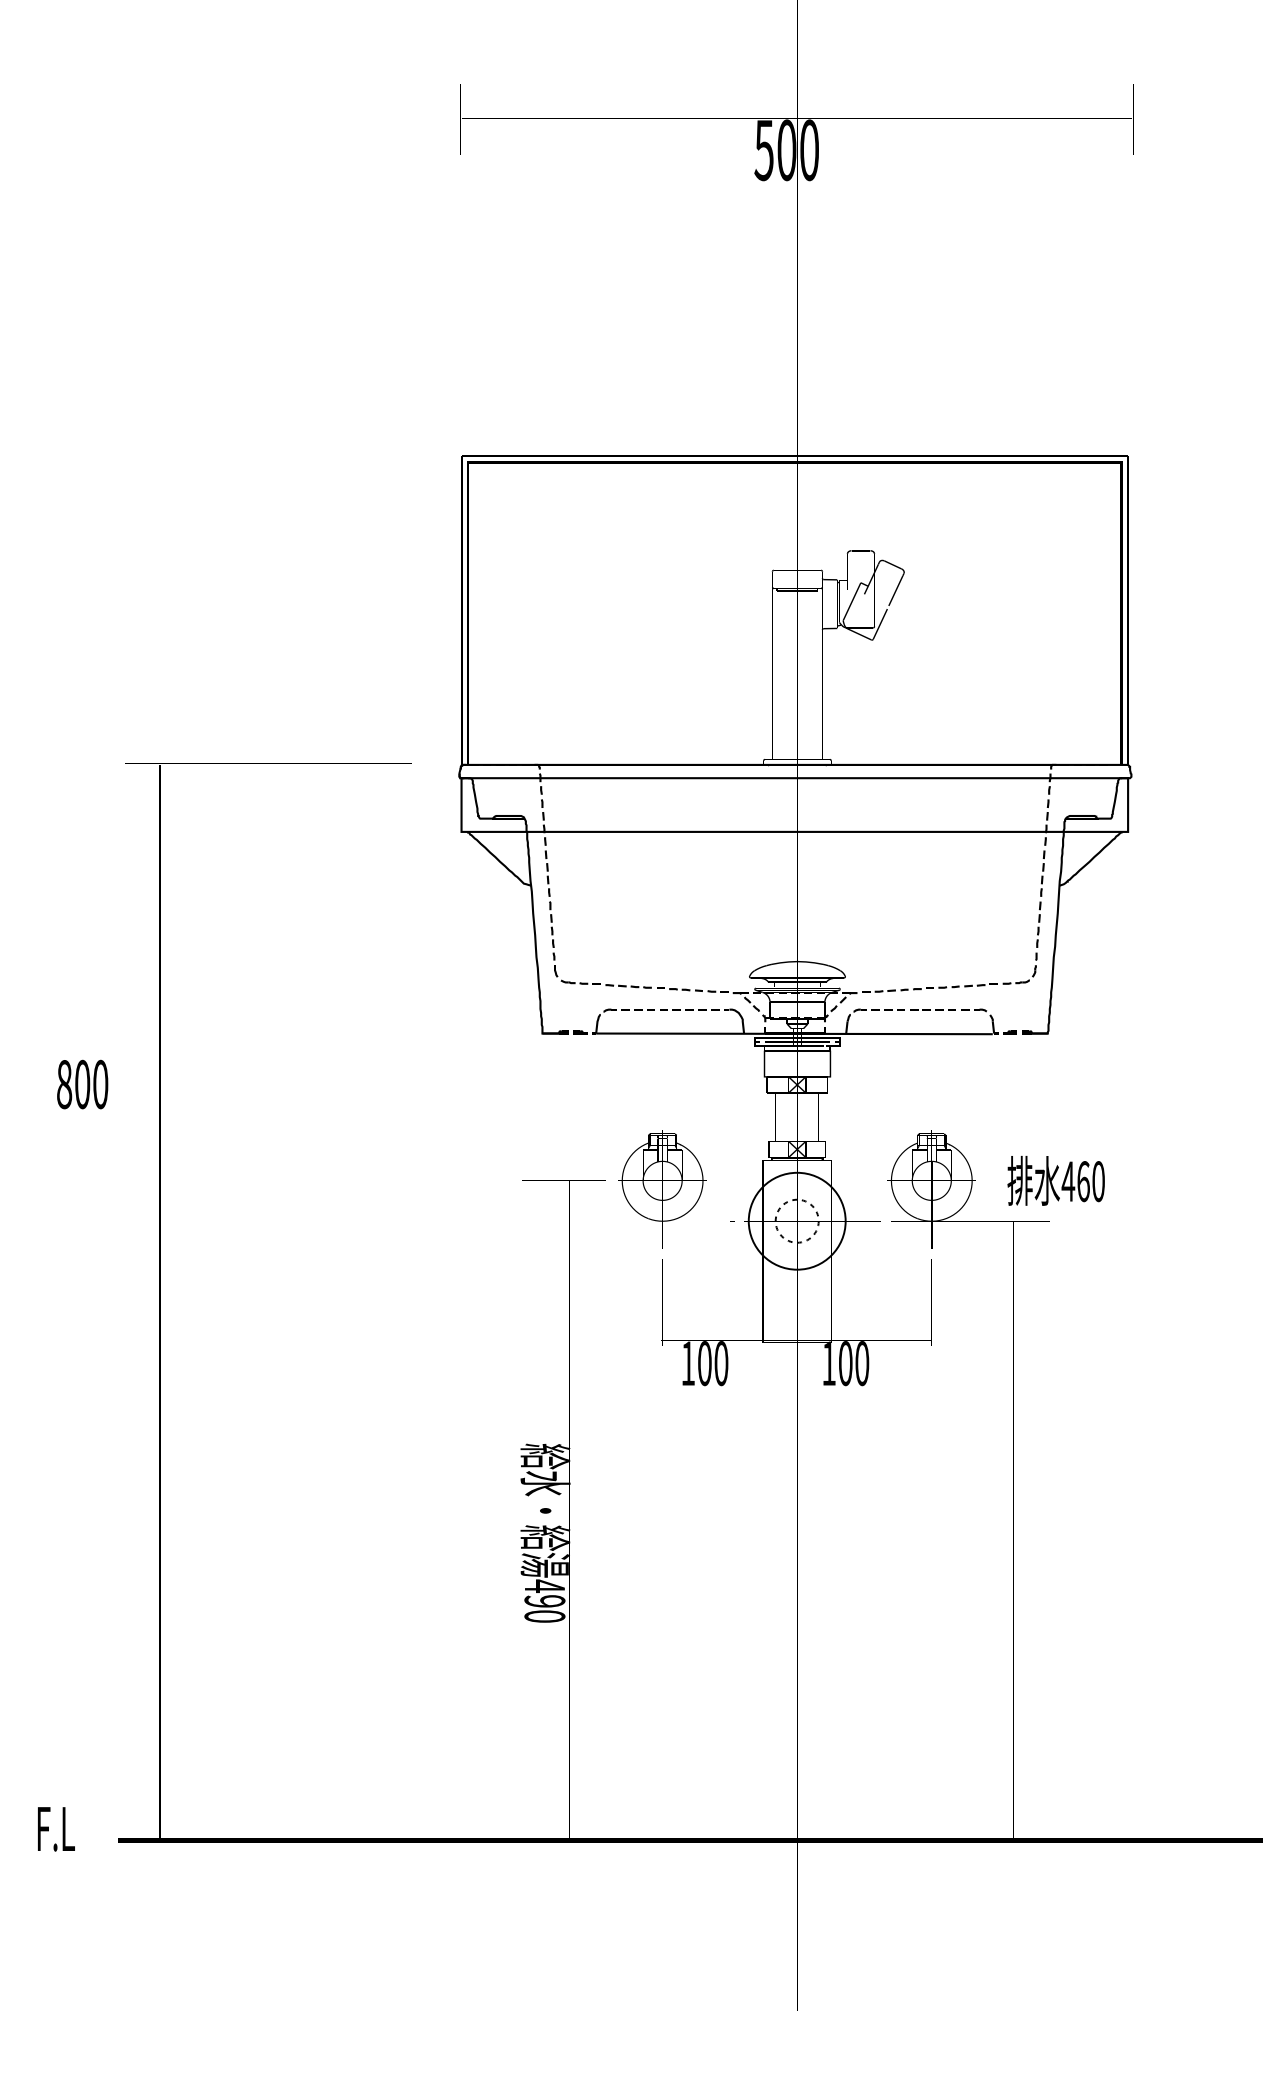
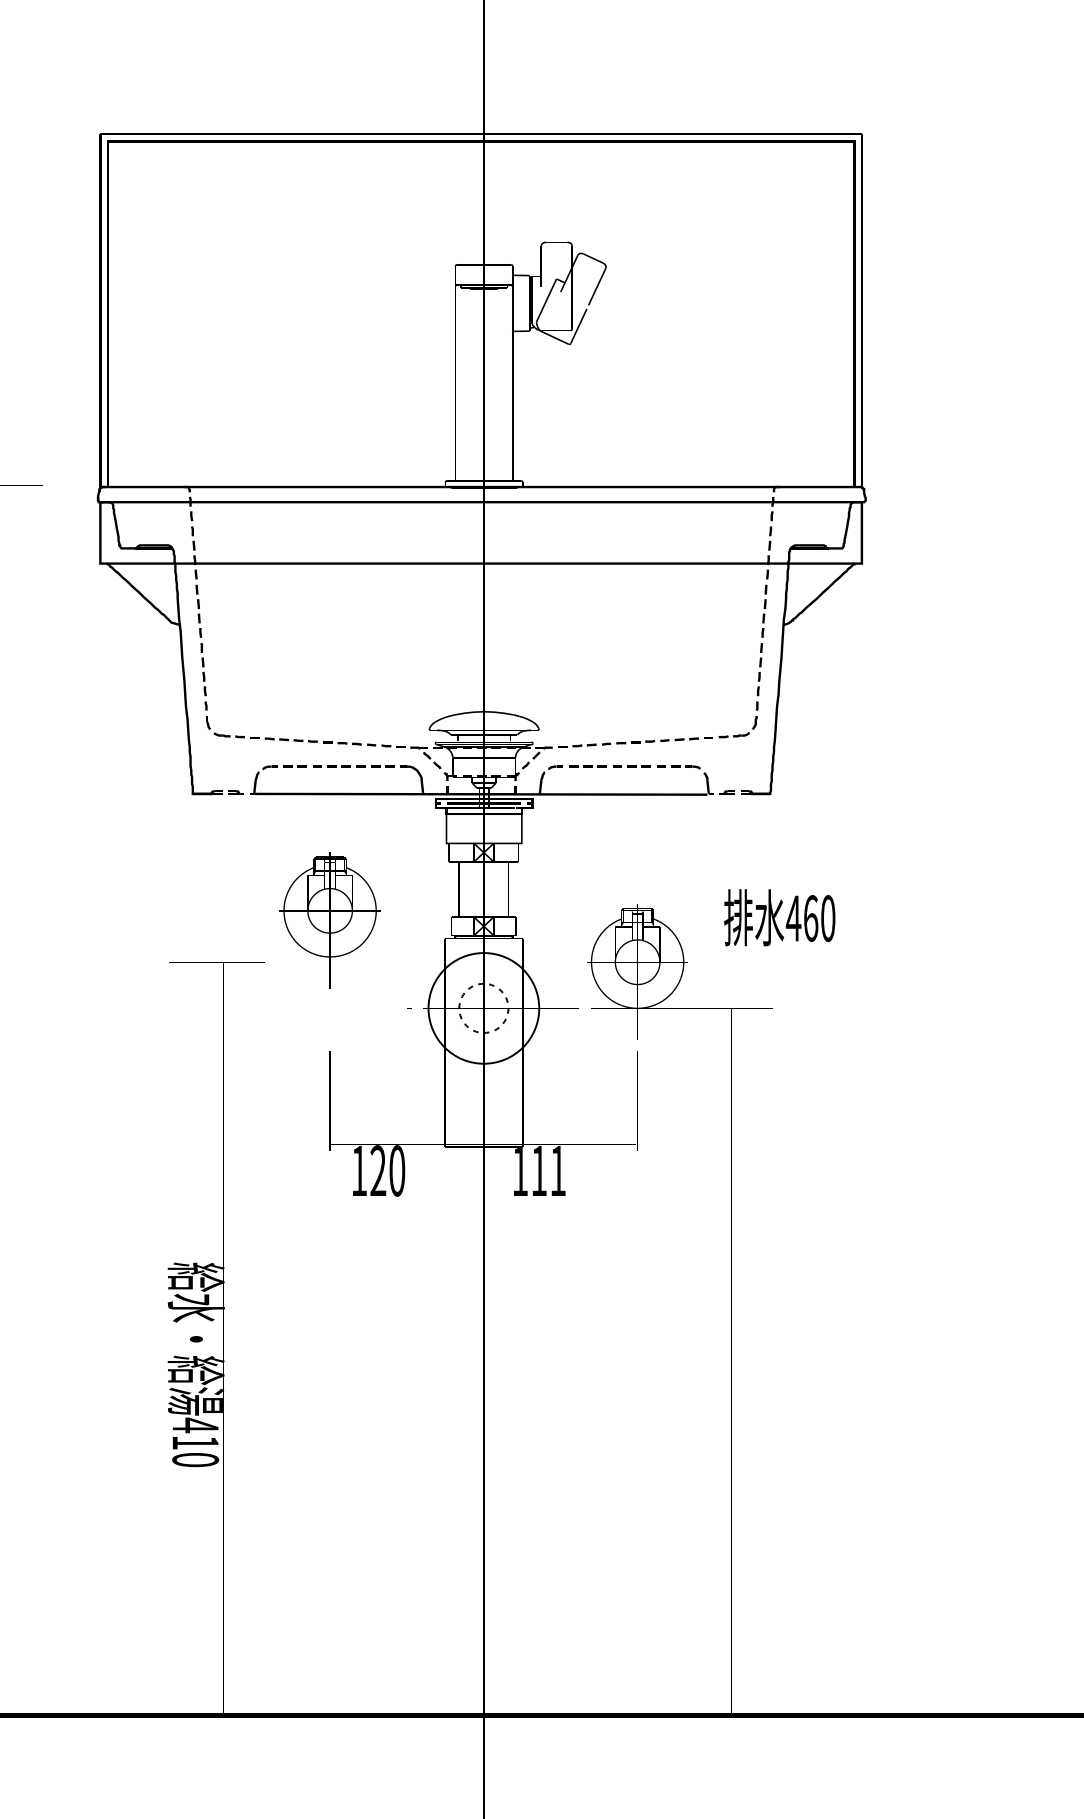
text: (1055, 1180) -> (778, 917), moved
part: (662, 1189) -> (329, 920), moved
text: (704, 1363) -> (377, 1170), 100 -> 120
text: (854, 1363) -> (549, 1170), 100 -> 111
text: (544, 1601) -> (195, 1442), 490 -> 410

